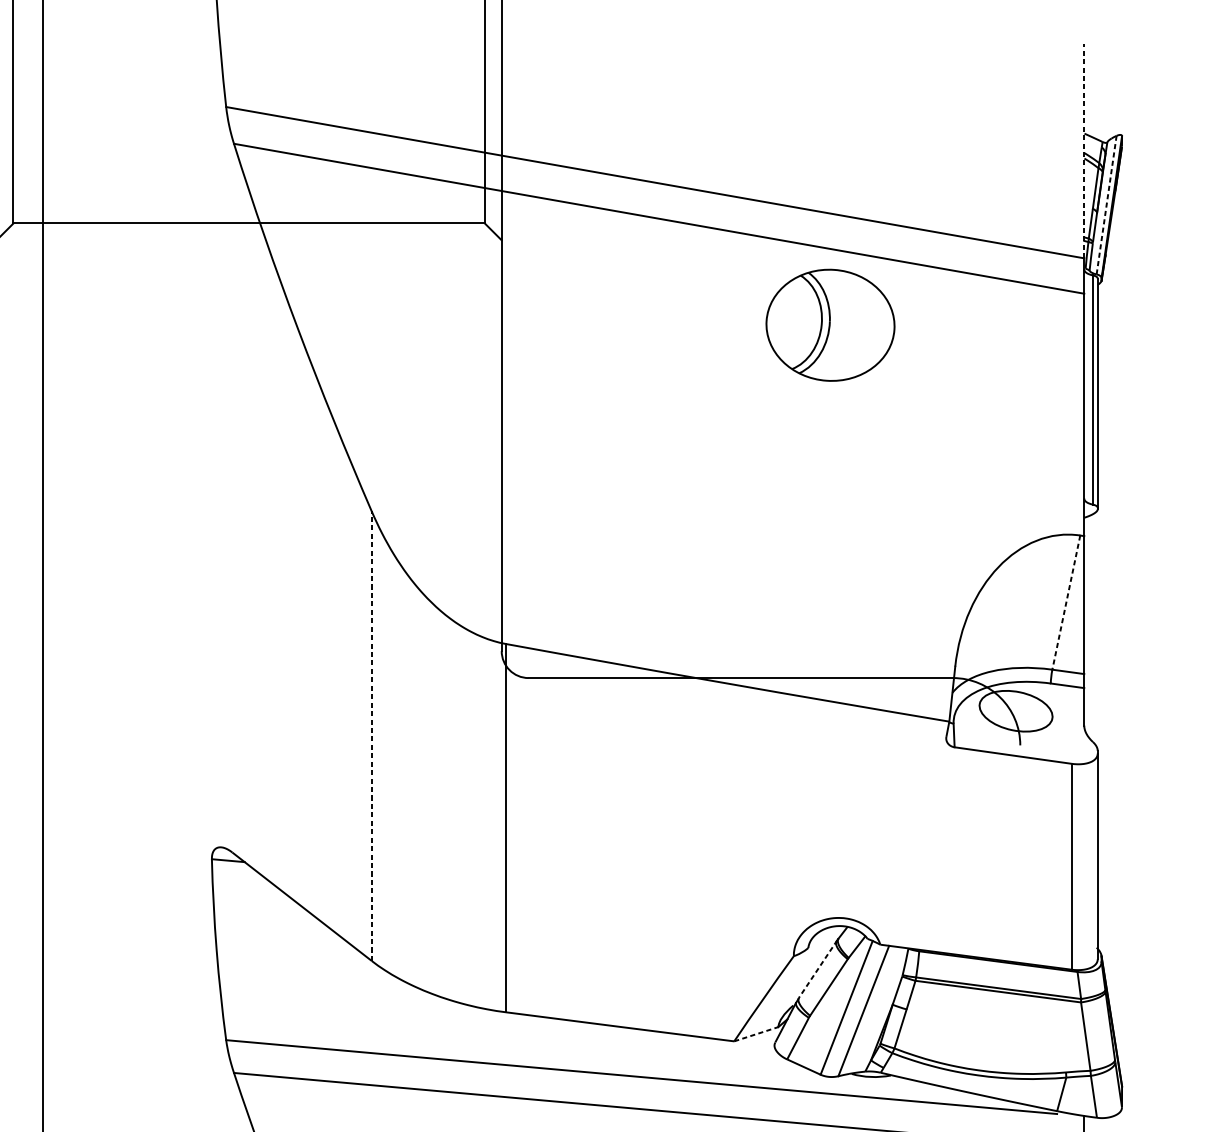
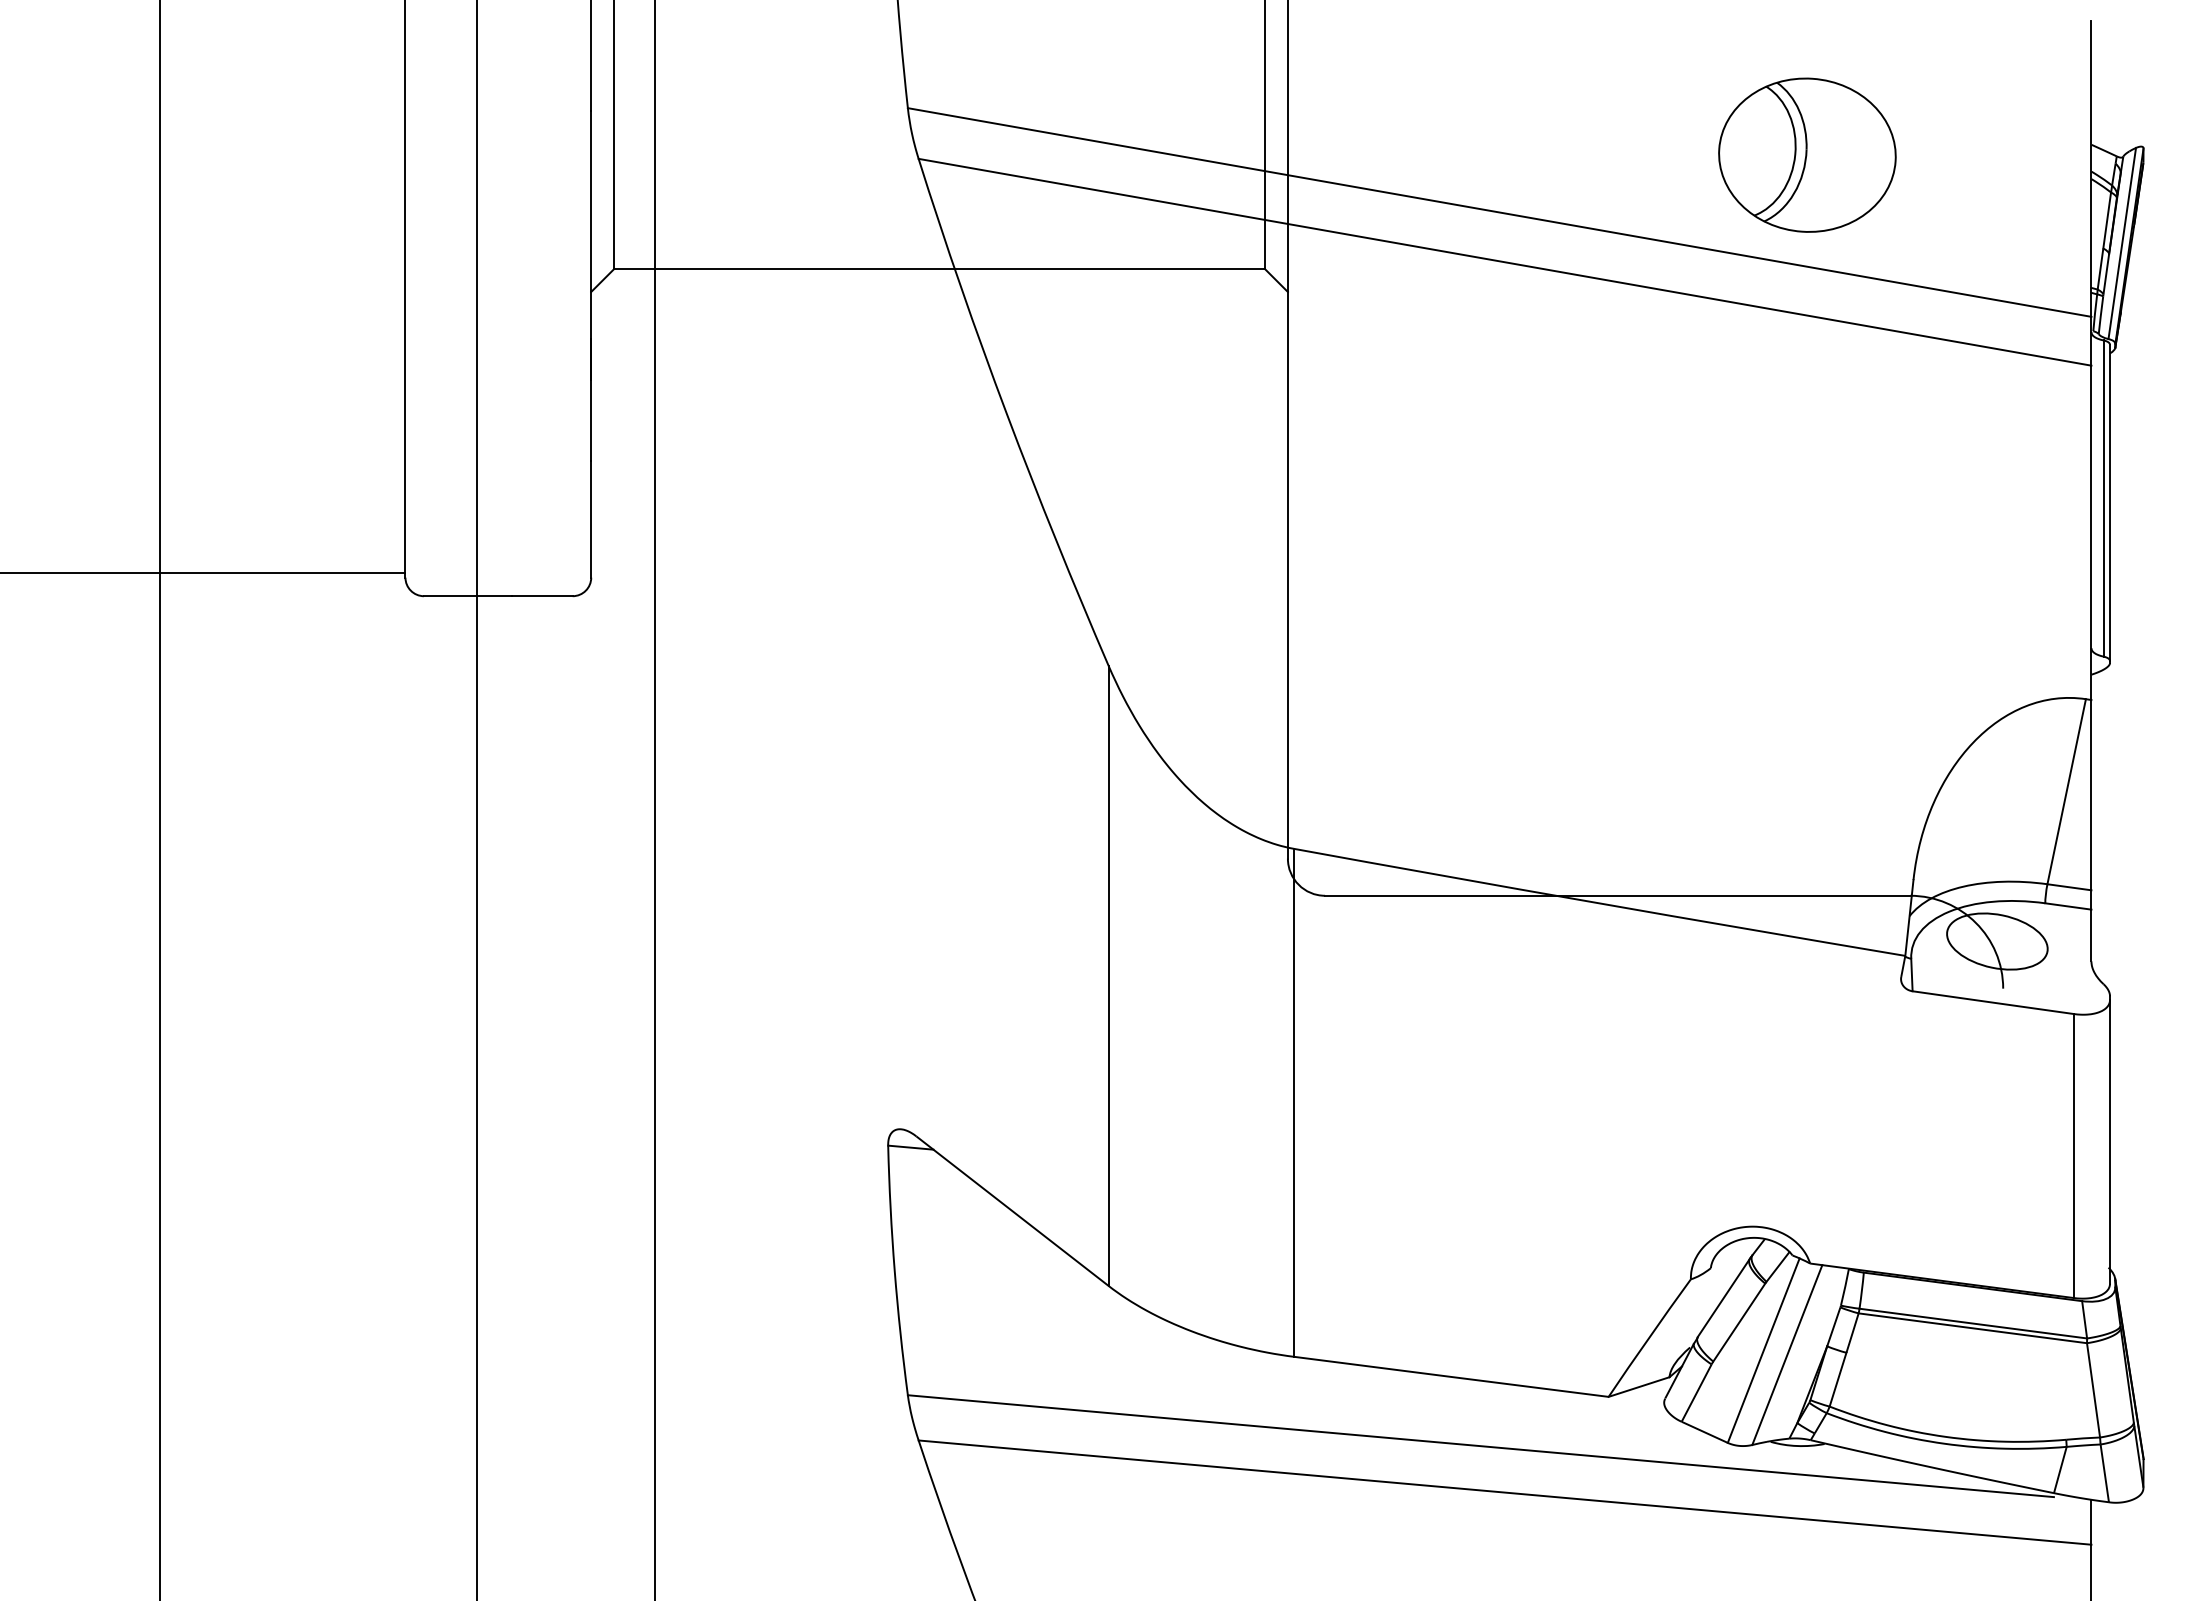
line: (1084, 150) -> (2091, 168), dashed -> solid
line: (1106, 205) -> (2122, 243), dashed -> solid
part: (830, 324) -> (1807, 154), moved
line: (1066, 602) -> (2066, 791), dashed -> solid
line: (371, 736) -> (1108, 976), dashed -> solid
line: (818, 969) -> (1724, 1297), dashed -> solid
line: (756, 1034) -> (1639, 1387), dashed -> solid

